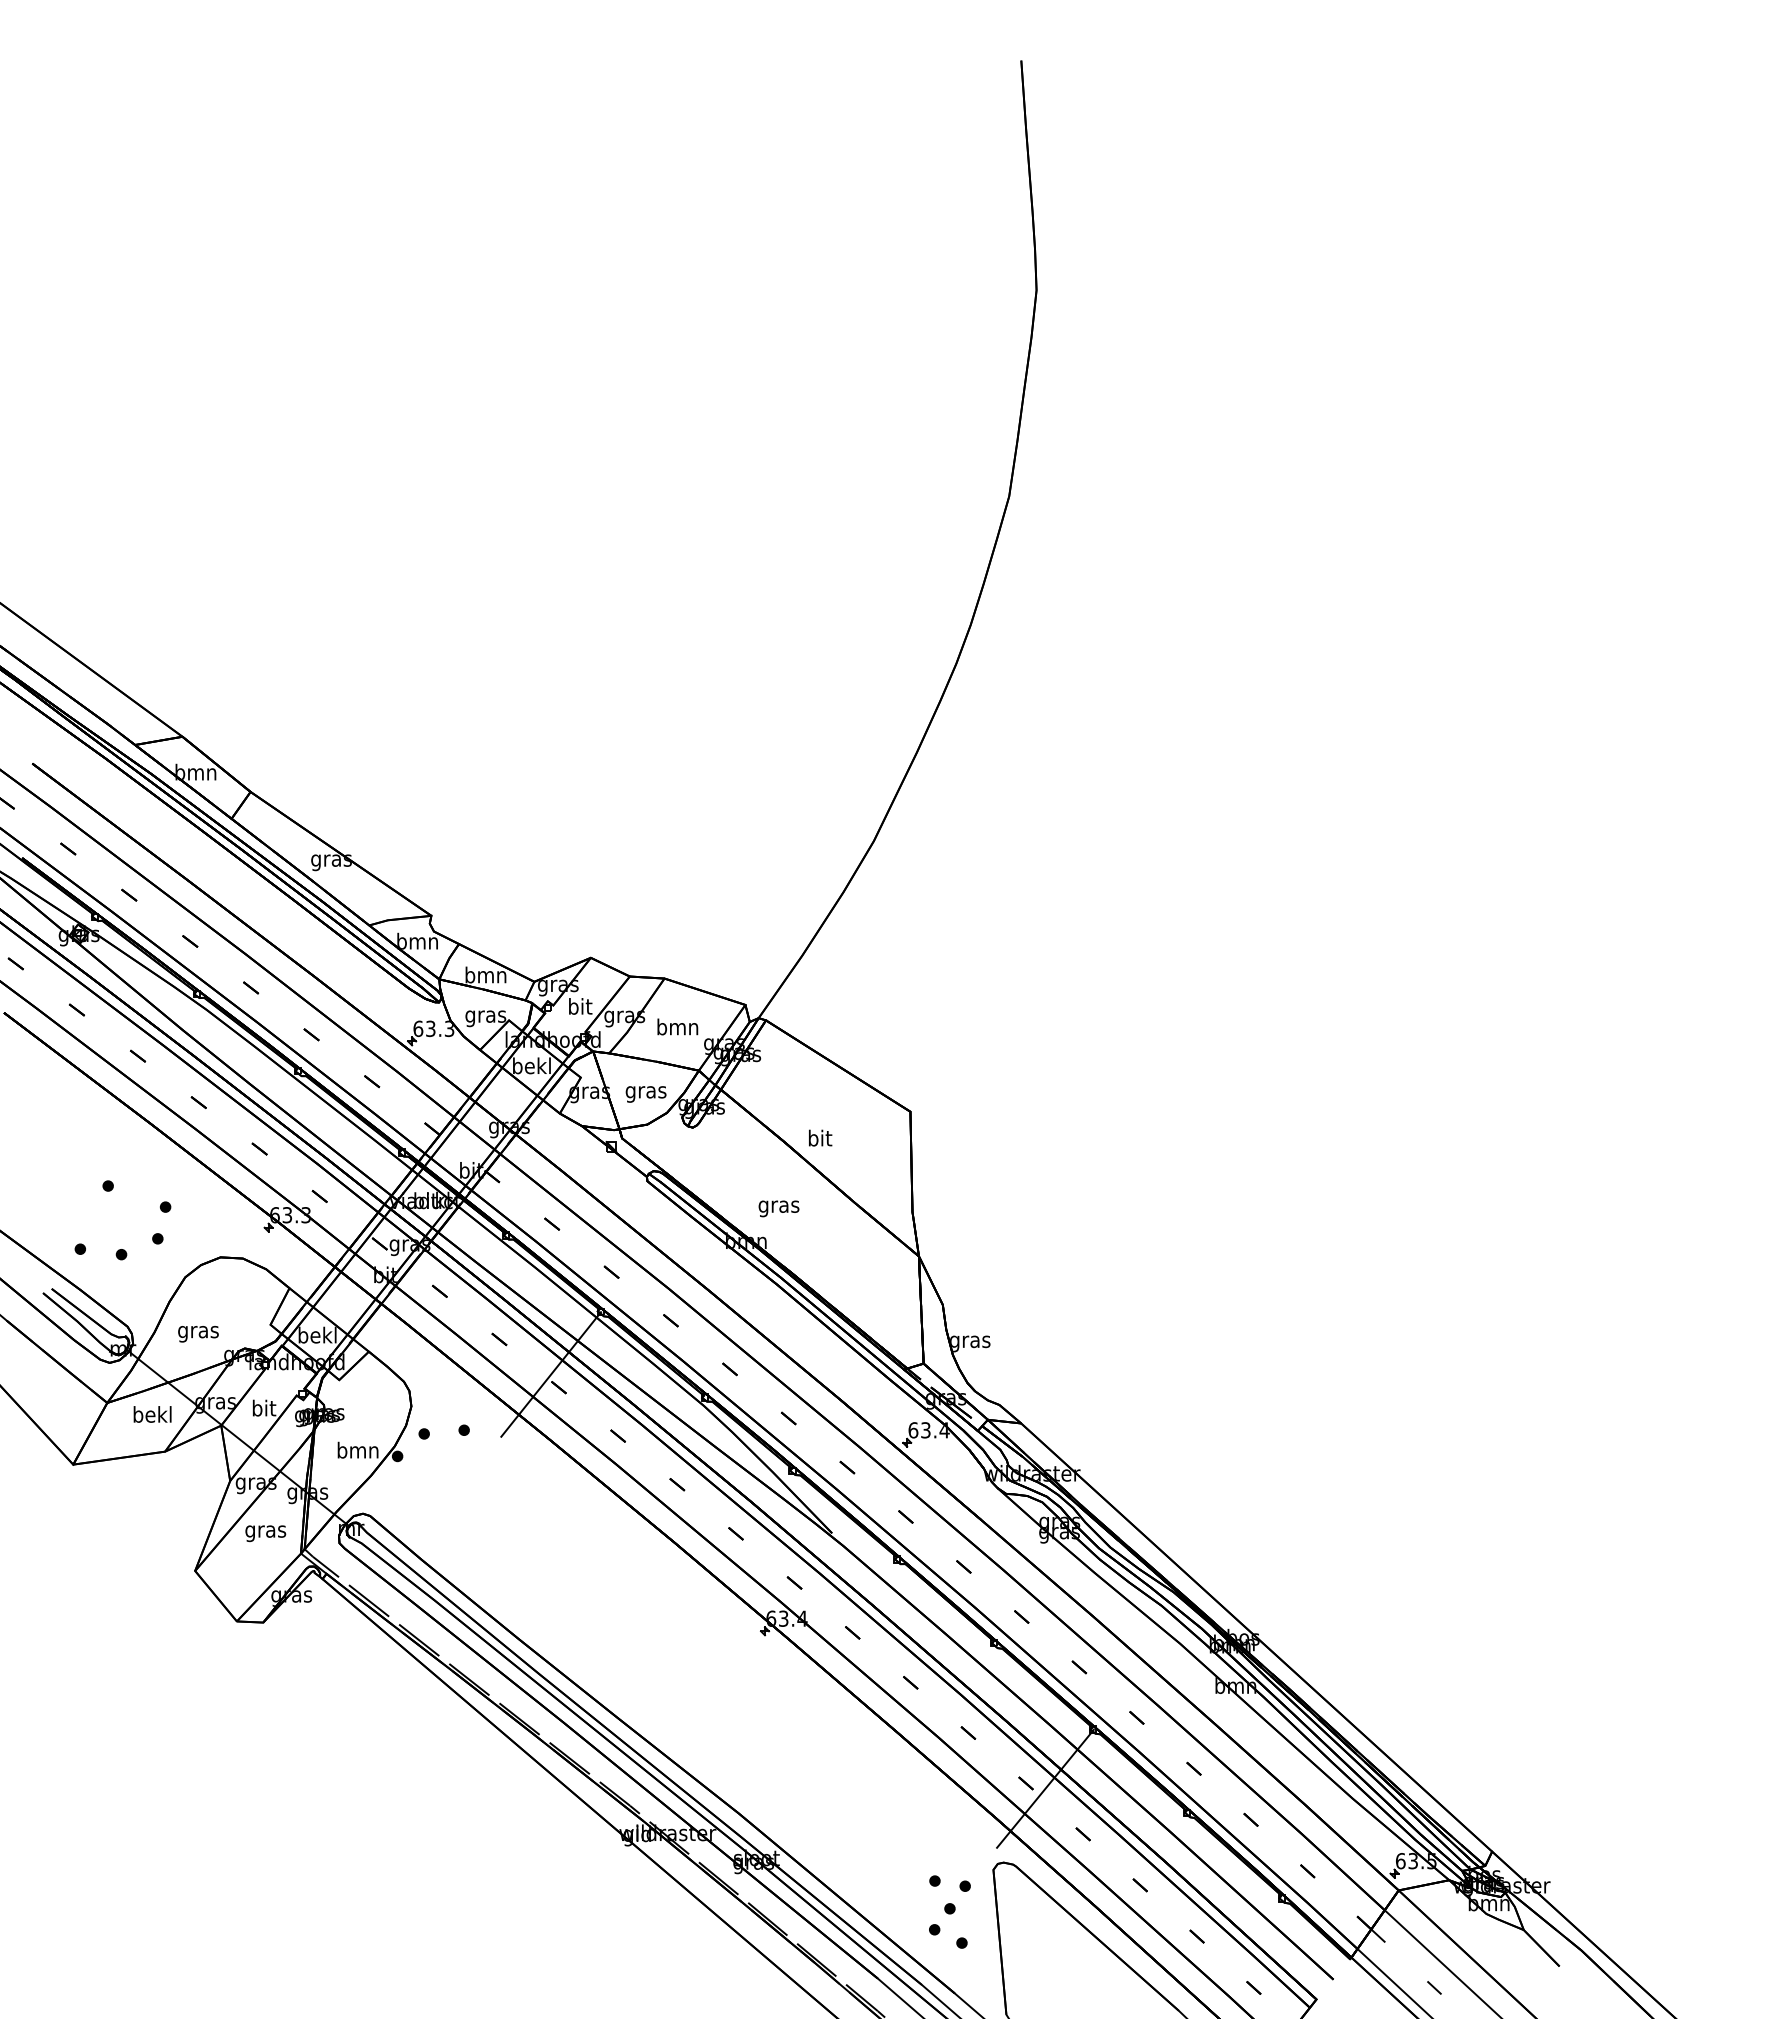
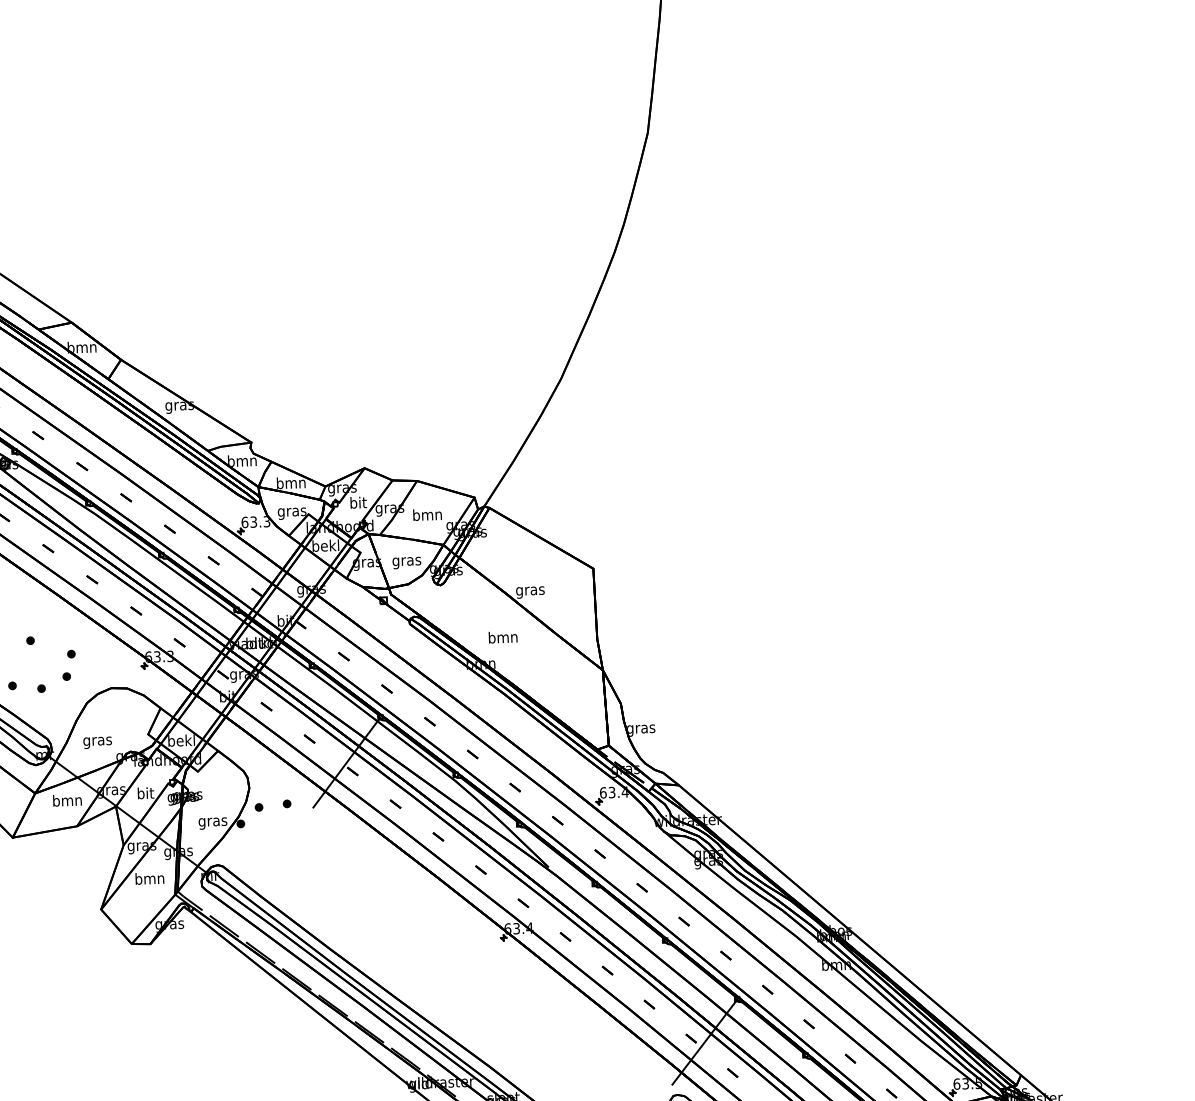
text: (819, 1139) -> (530, 590), bit -> gras
text: (778, 1206) -> (502, 638), gras -> bmn
text: (152, 1414) -> (67, 800), bekl -> bmn
text: (357, 1451) -> (212, 821), bmn -> gras
text: (265, 1531) -> (149, 880), gras -> bmn

